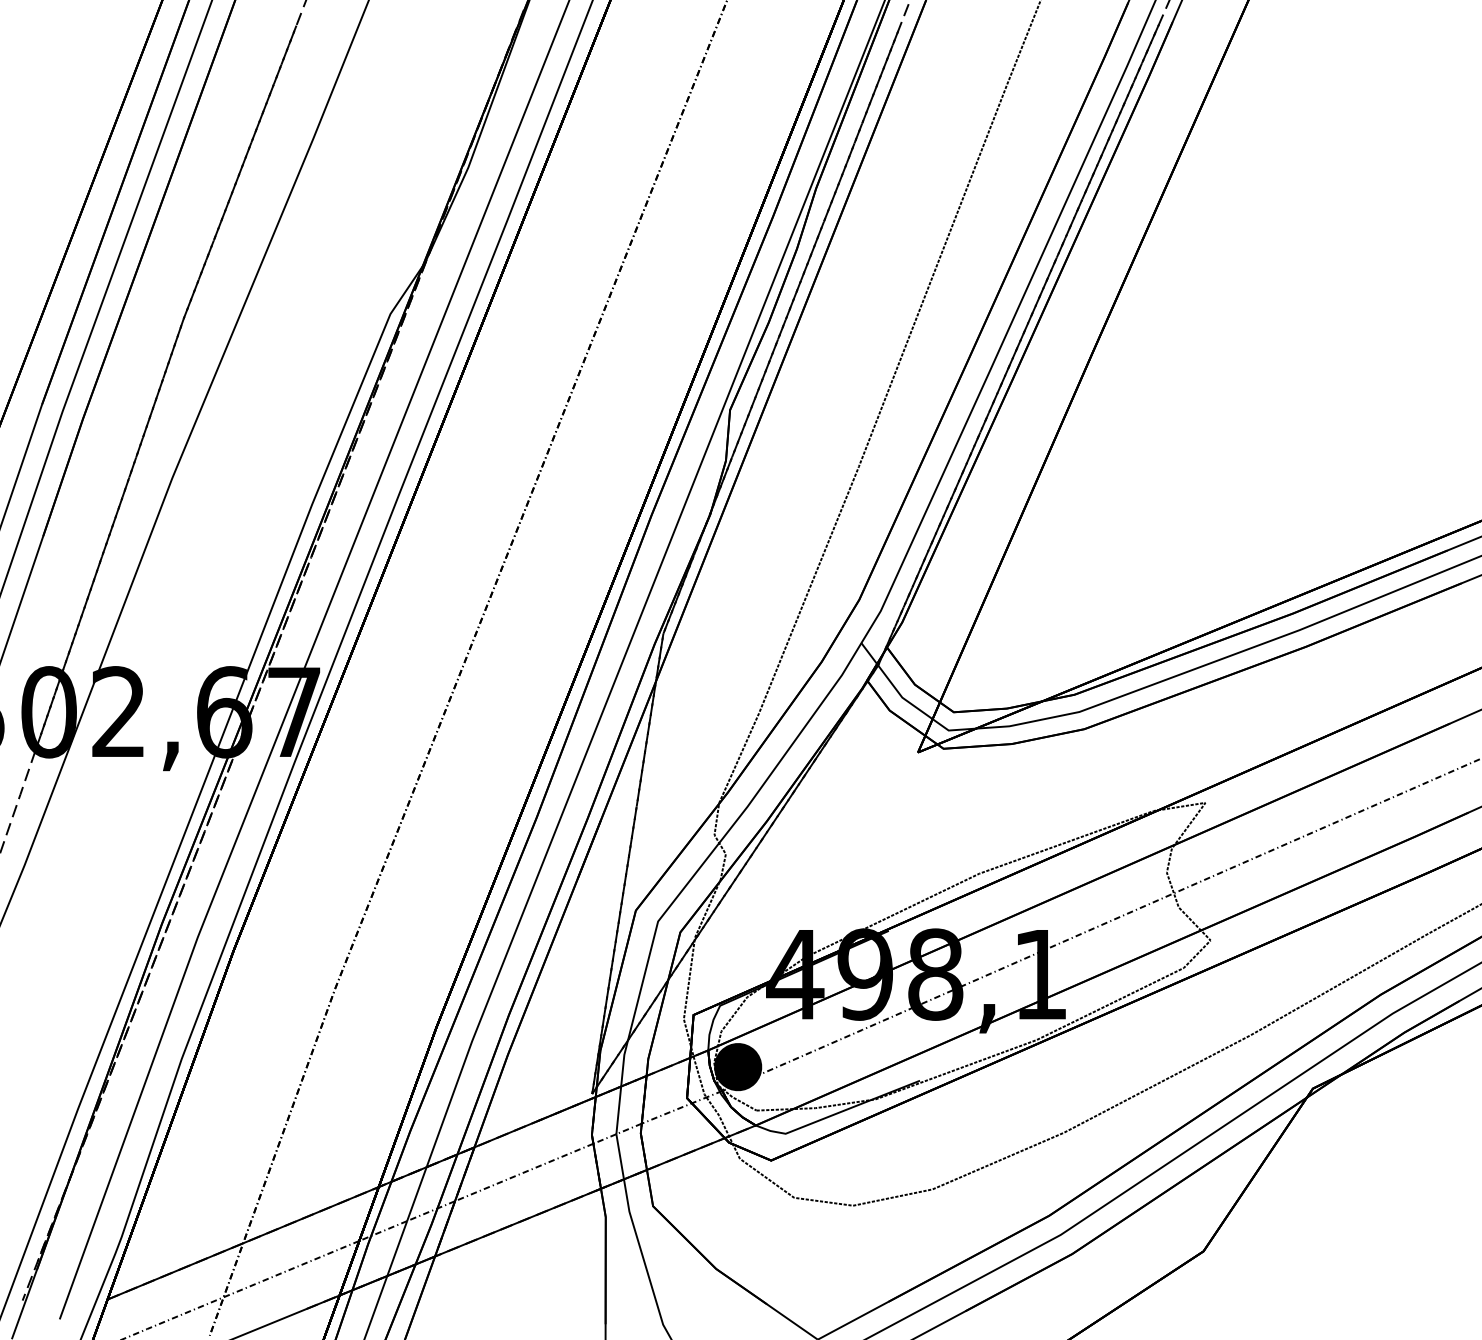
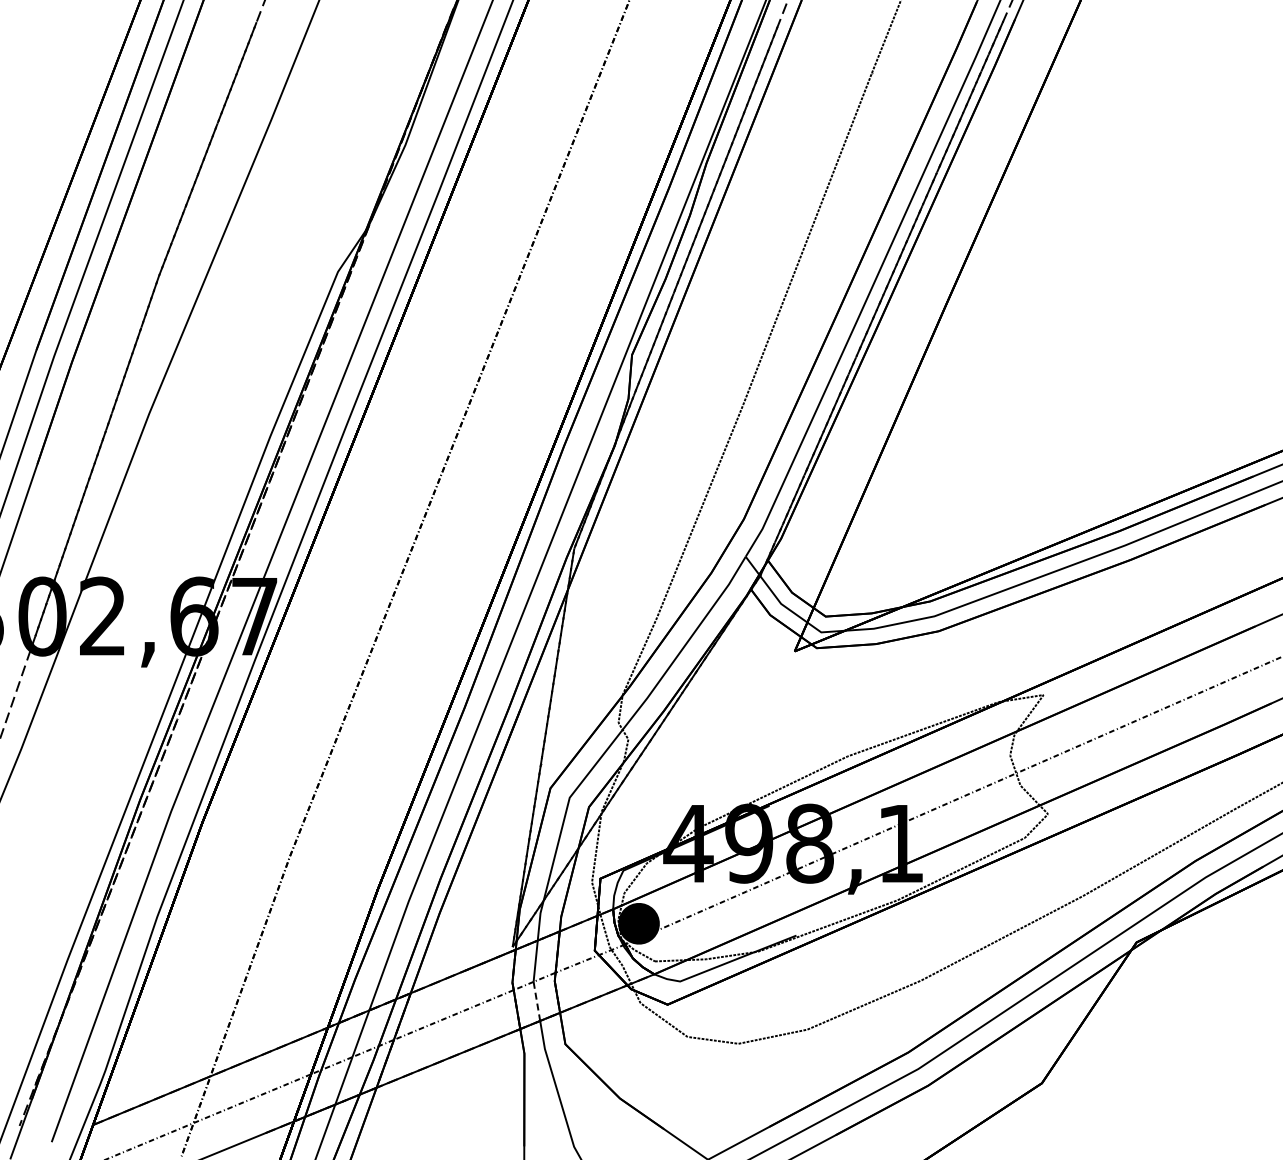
line: (619, 1156) -> (536, 1001), solid -> dashed

